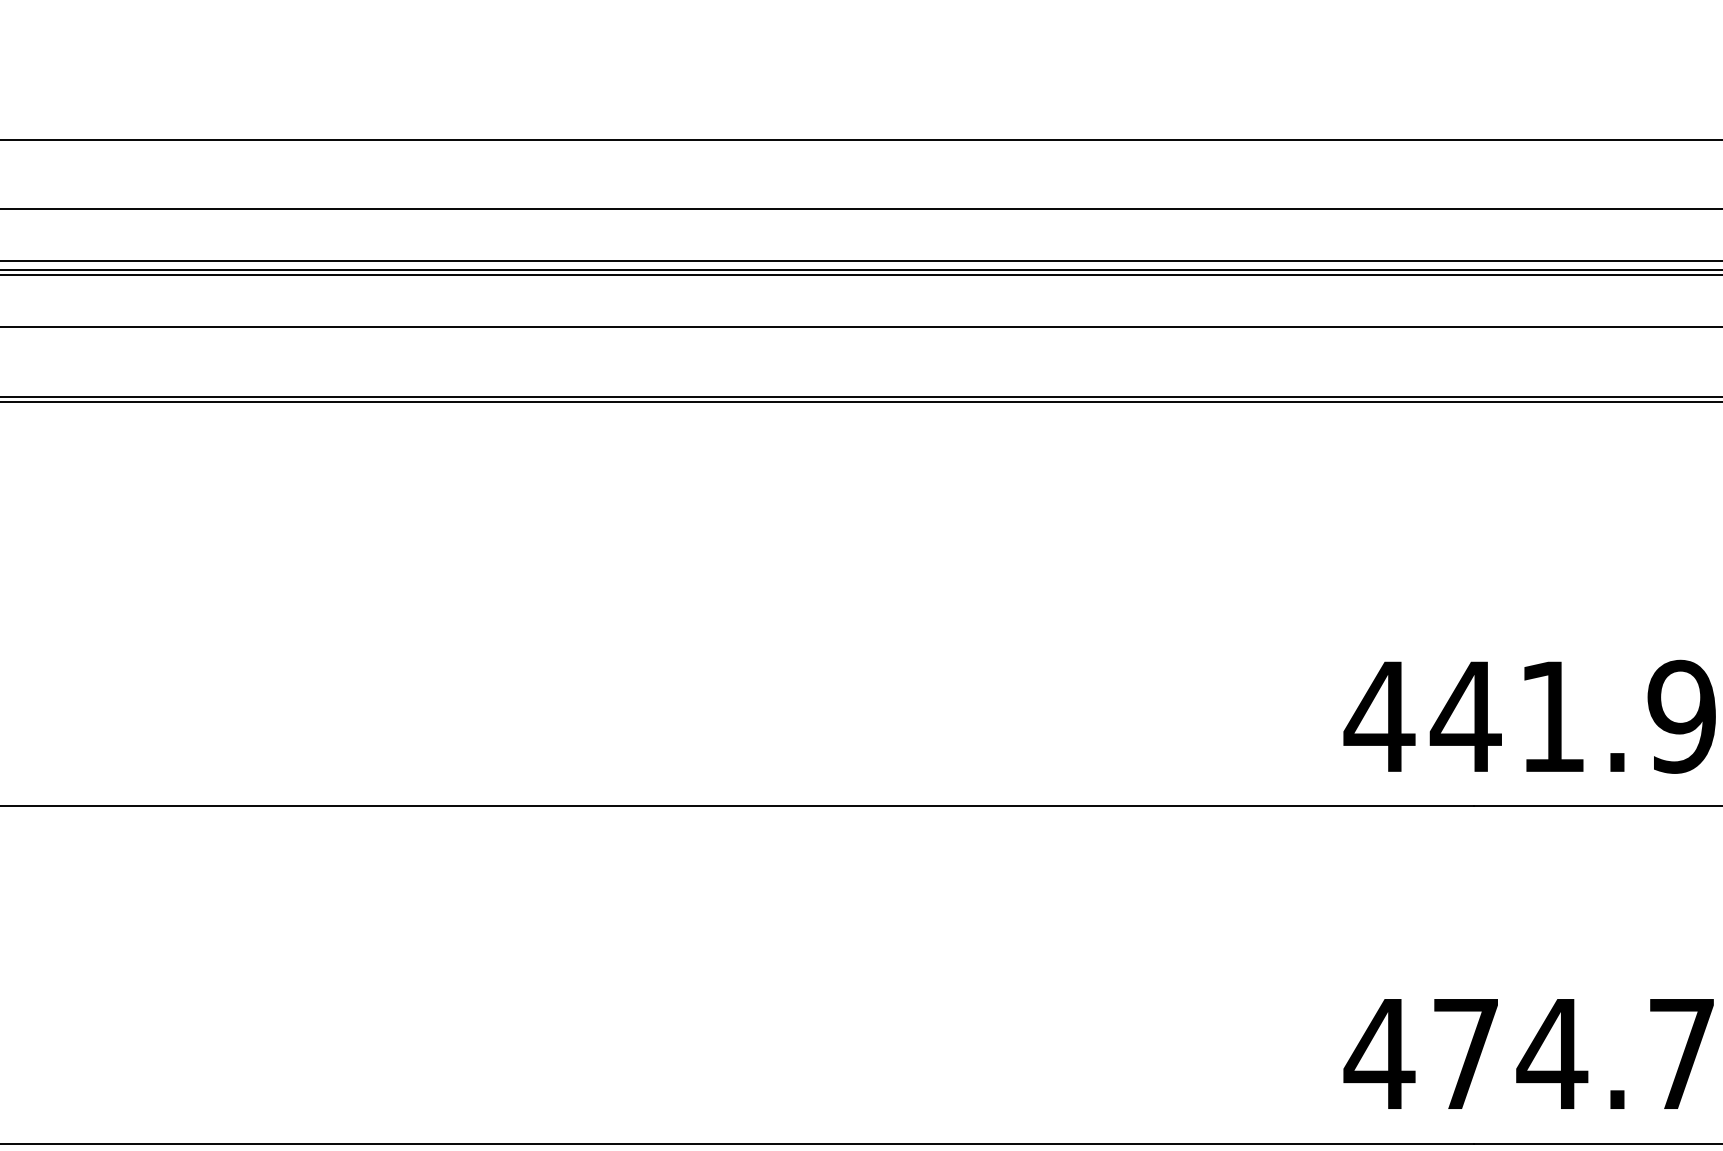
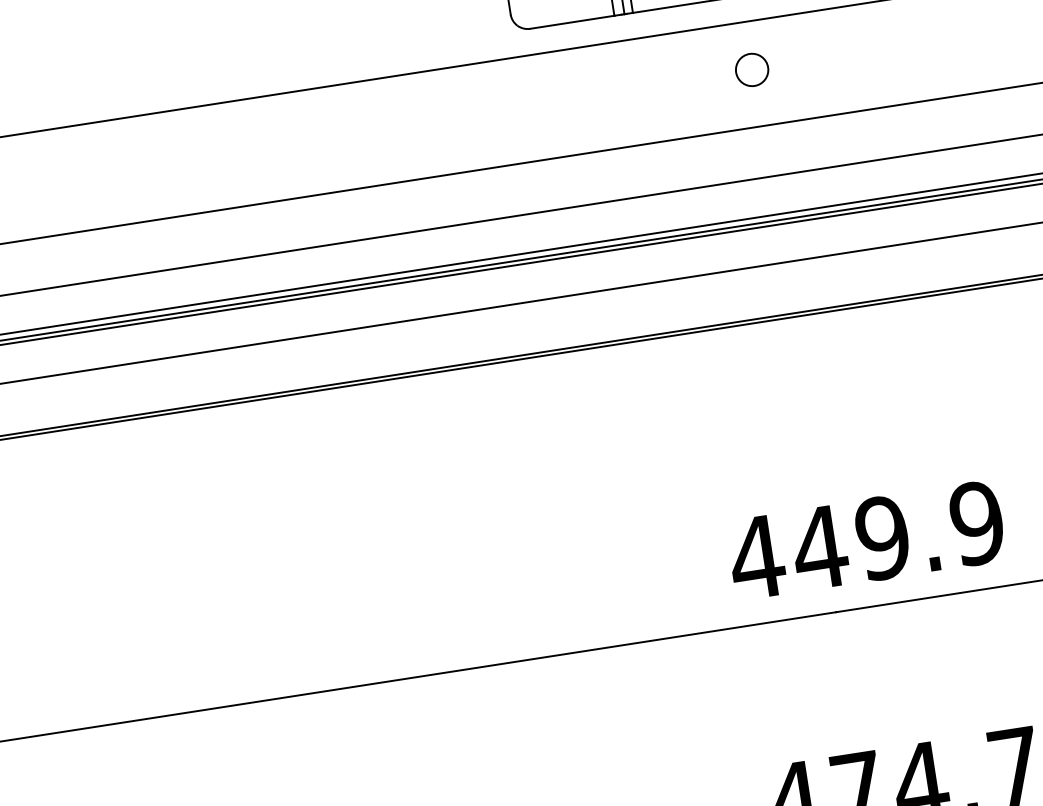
circle: (1474, 62) -> (752, 69), added
text: (1552, 716) -> (882, 537), 441.9 -> 449.9

